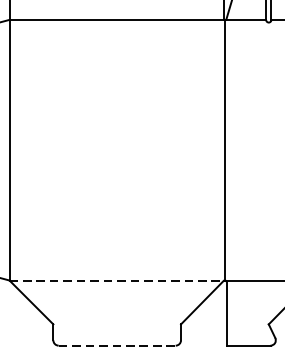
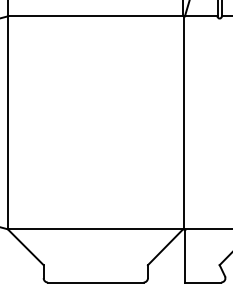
line: (116, 280) -> (95, 229), dashed -> solid
line: (116, 345) -> (95, 282), dashed -> solid

